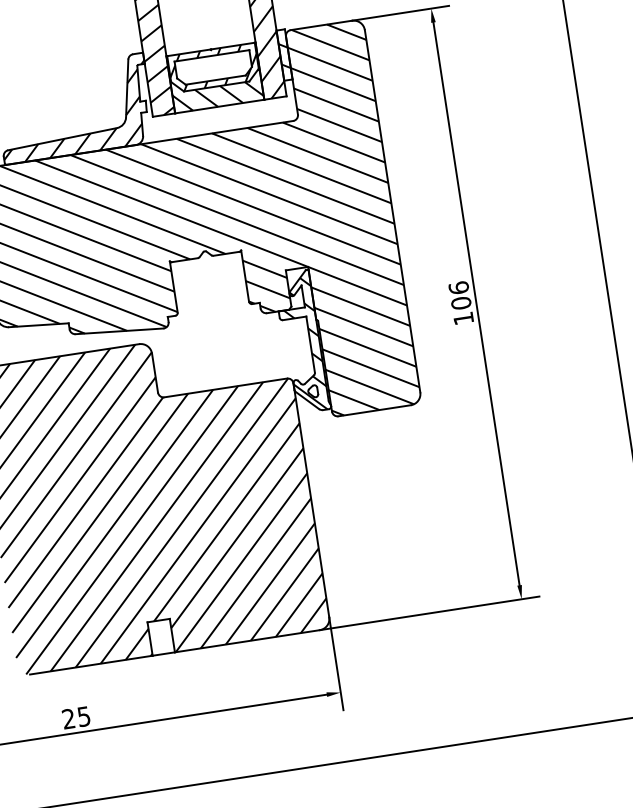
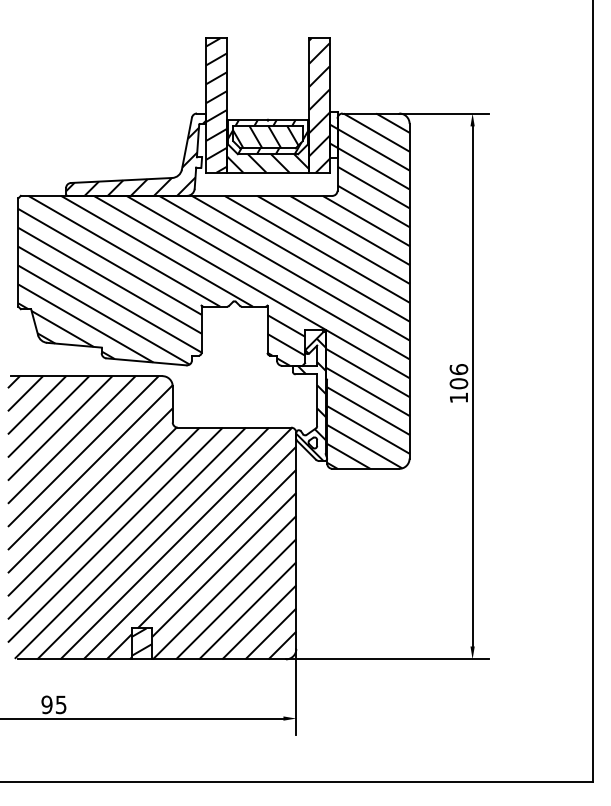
hatch: (211, 67) -> (265, 136), added
hatch: (160, 634) -> (141, 641), added
text: (68, 718) -> (46, 704), 25 -> 95

